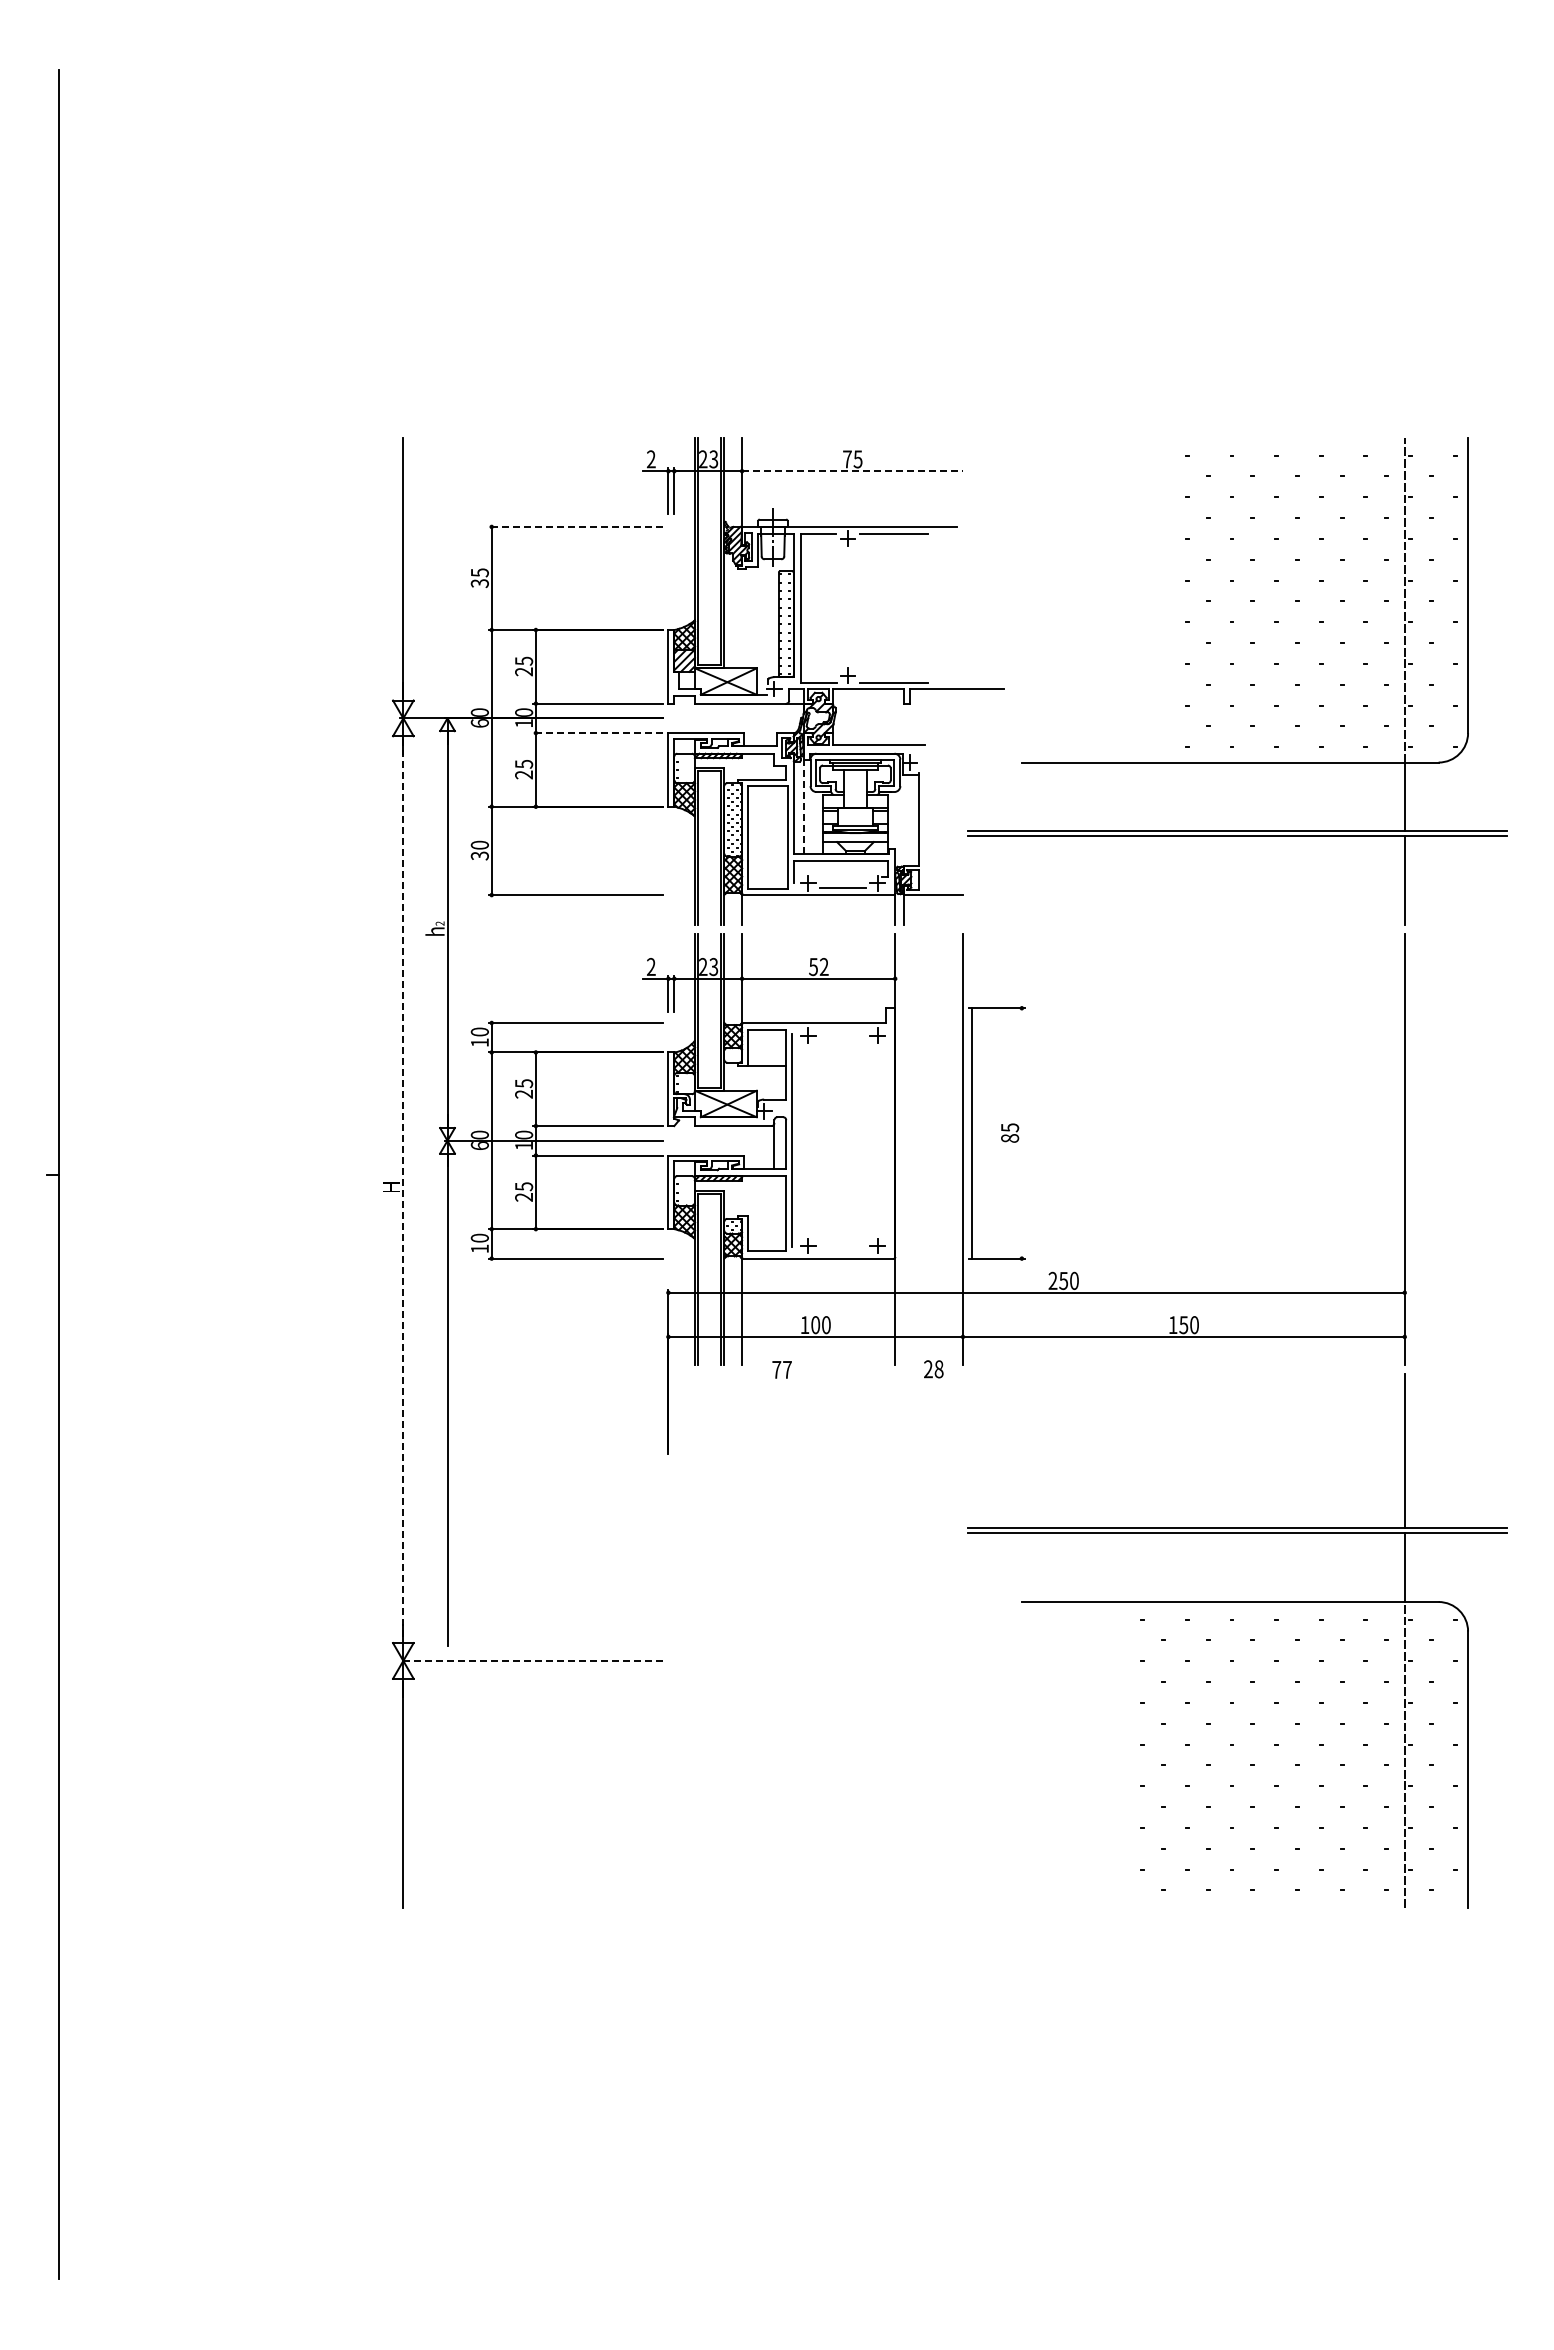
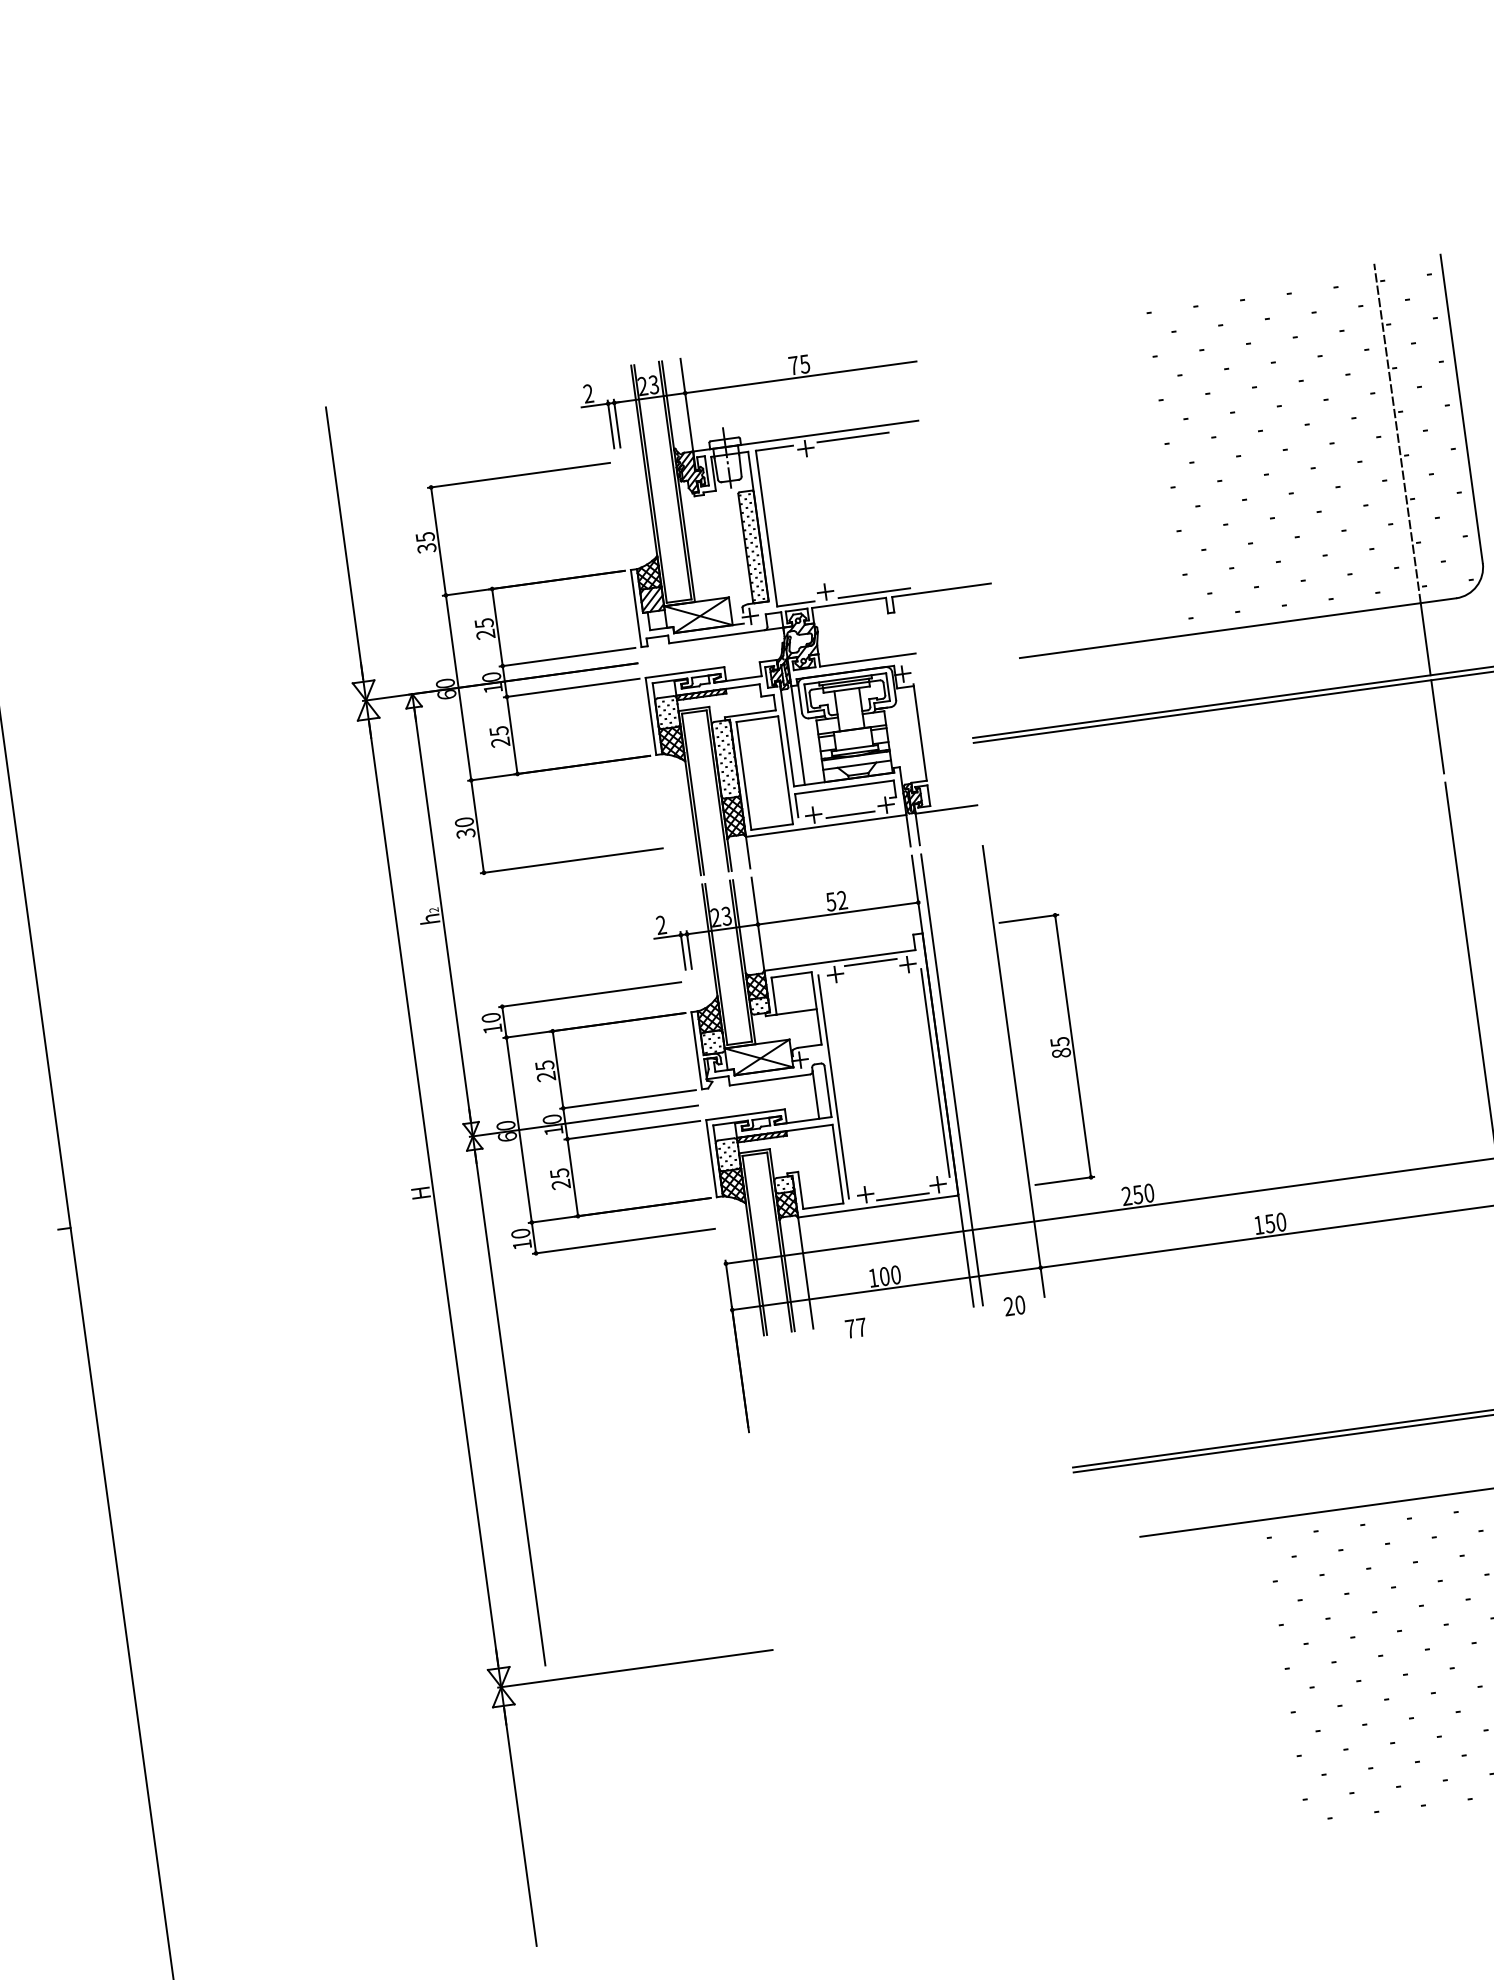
line: (853, 471) -> (801, 377), dashed -> solid
line: (575, 526) -> (518, 474), dashed -> solid
line: (597, 733) -> (571, 688), dashed -> solid
line: (803, 806) -> (797, 735), dashed -> solid
line: (842, 1028) -> (870, 962), added
line: (971, 1133) -> (1072, 1046), moved
line: (889, 1140) -> (935, 1072), added
line: (904, 1149) -> (952, 1079), added
line: (403, 1189) -> (433, 1193), dashed -> solid
line: (842, 1252) -> (902, 1196), added
text: (938, 1369) -> (1019, 1305), 28 -> 20
line: (530, 1660) -> (634, 1668), dashed -> solid

